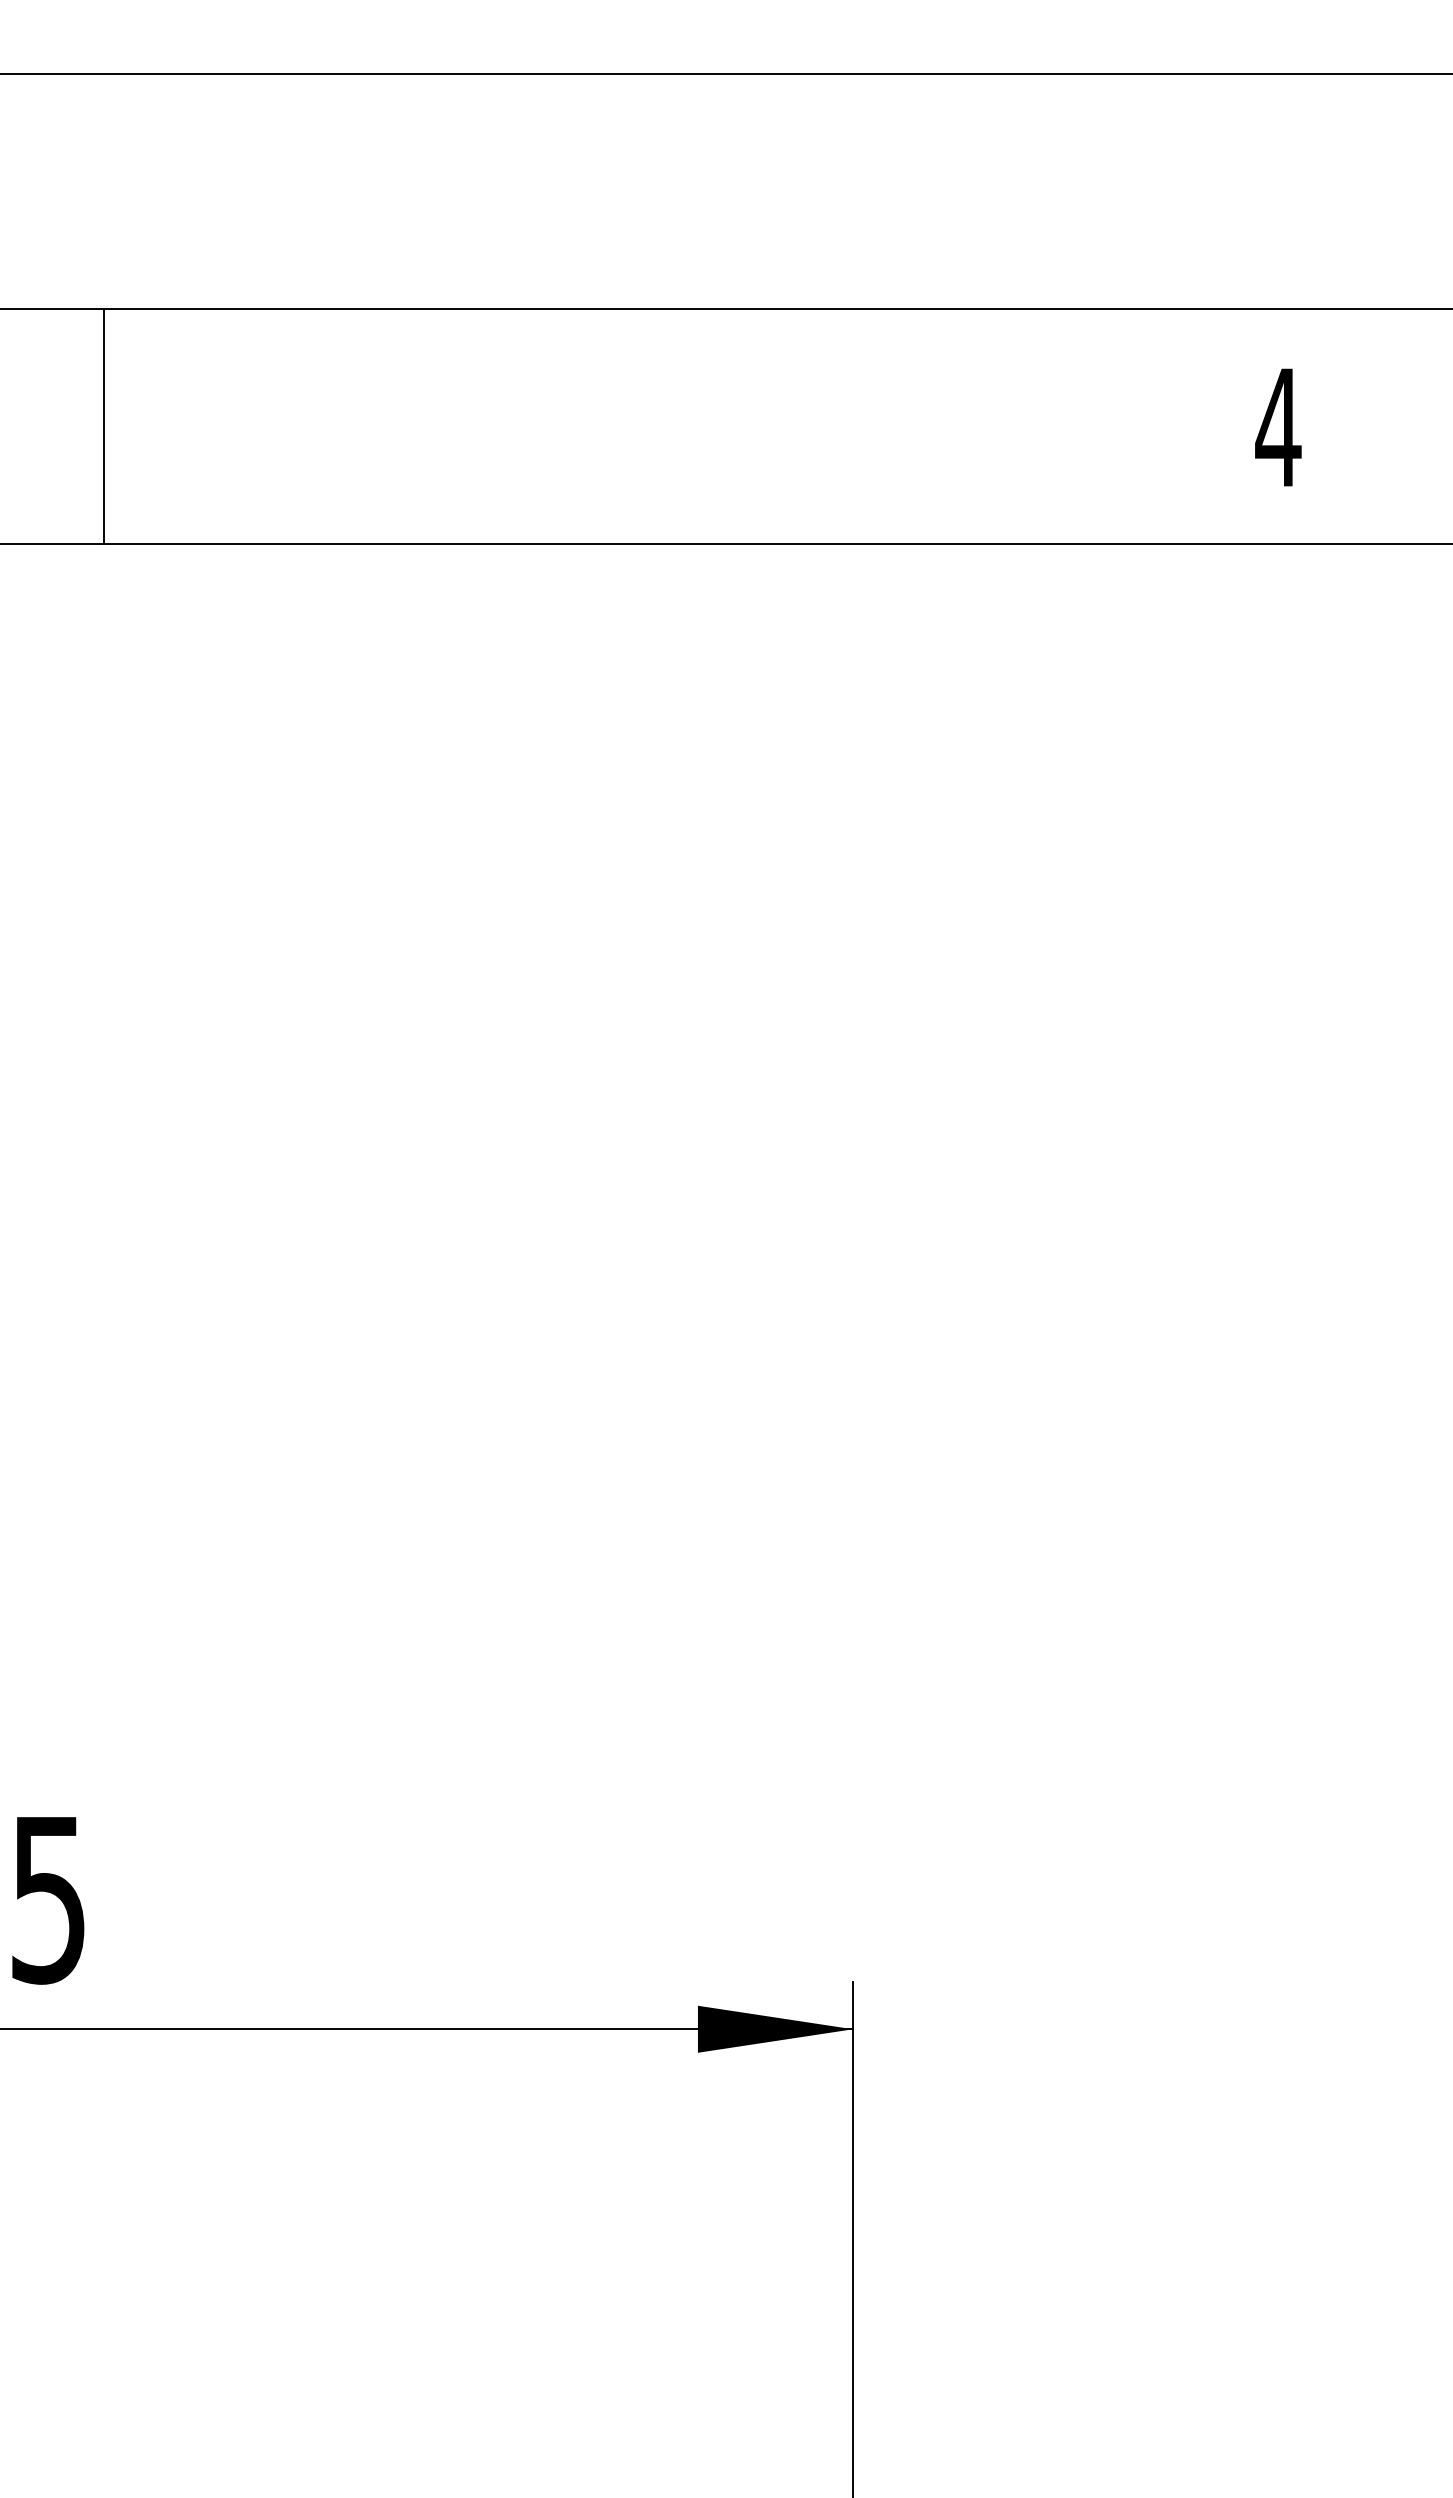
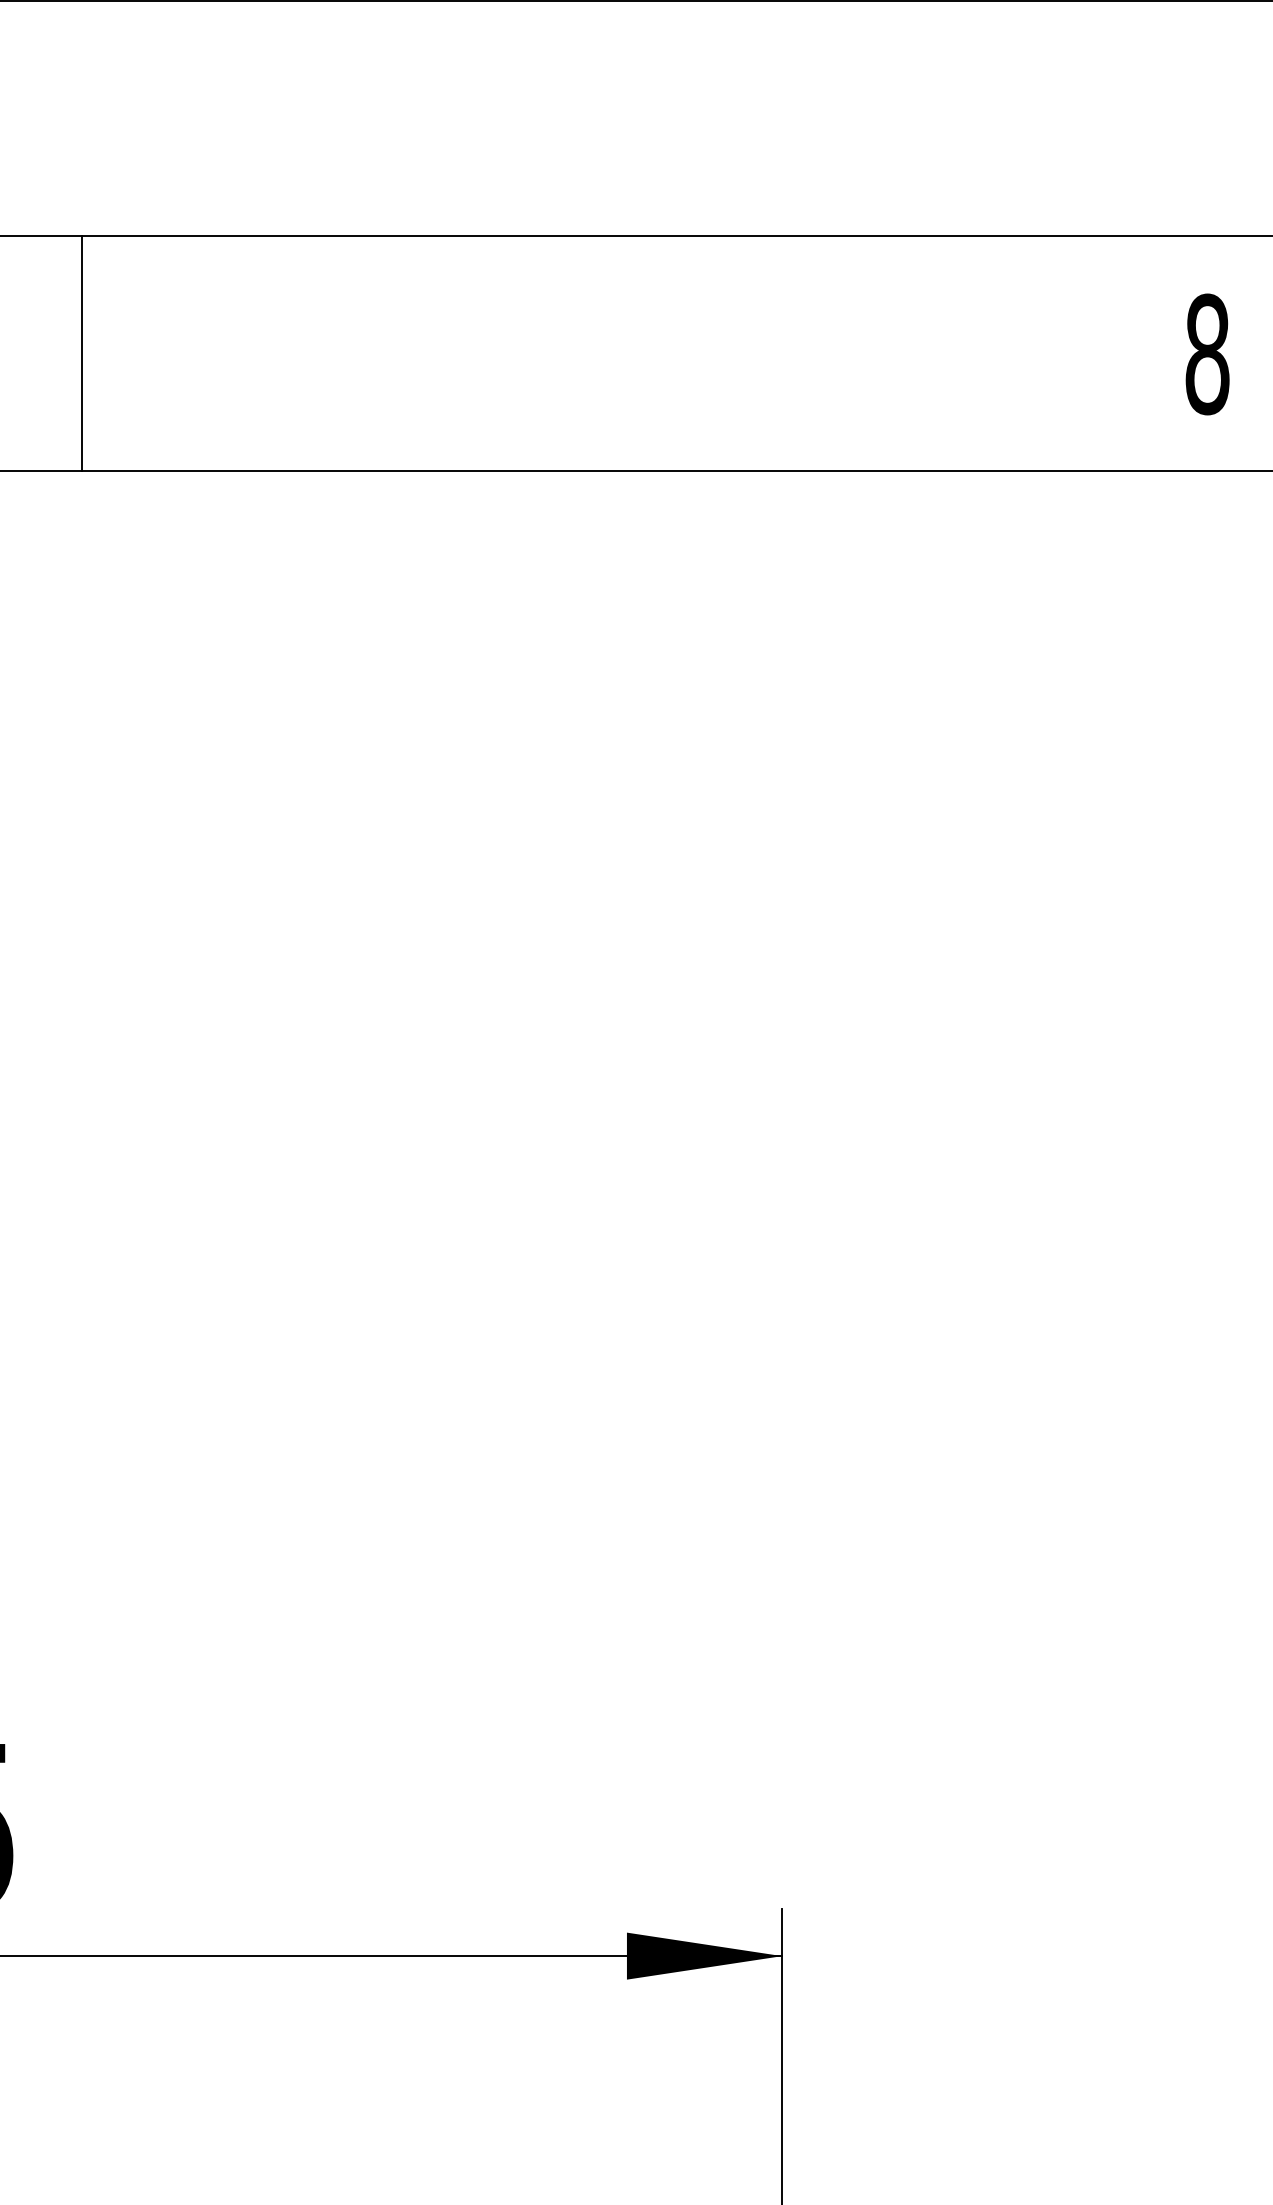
line: (104, 426) -> (82, 353), moved
text: (1278, 427) -> (1207, 354), 4 -> 8

